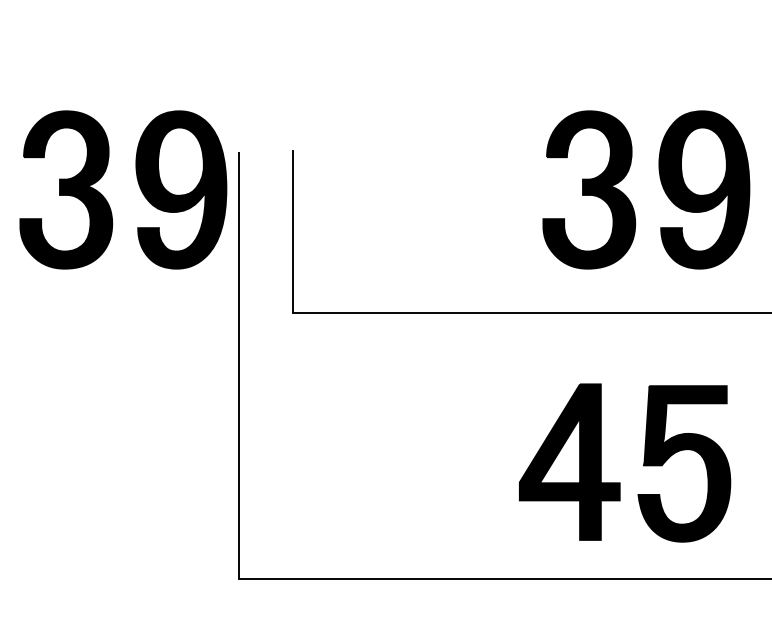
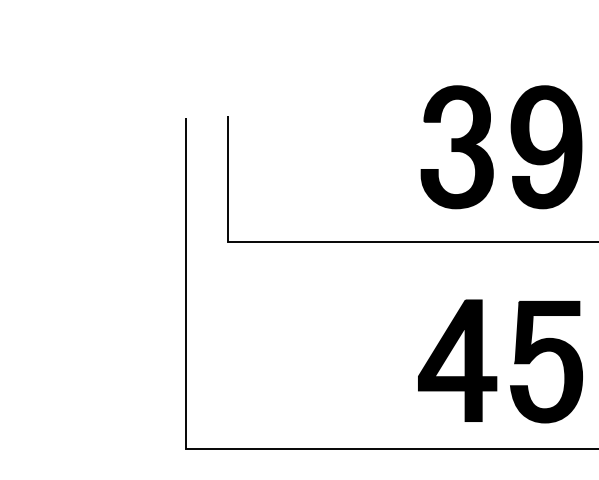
part: (138, 185) -> (107, 143), removed
part: (643, 462) -> (514, 361), moved

